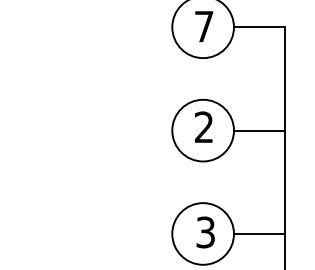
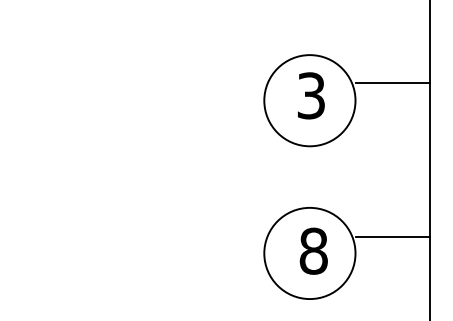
text: (204, 127) -> (311, 96), 2 -> 3
line: (258, 130) -> (391, 82), moved
text: (205, 232) -> (313, 251), 3 -> 8
line: (258, 233) -> (391, 236), moved

